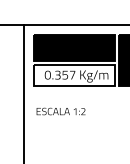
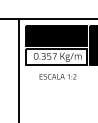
text: (60, 111) -> (57, 76), moved

